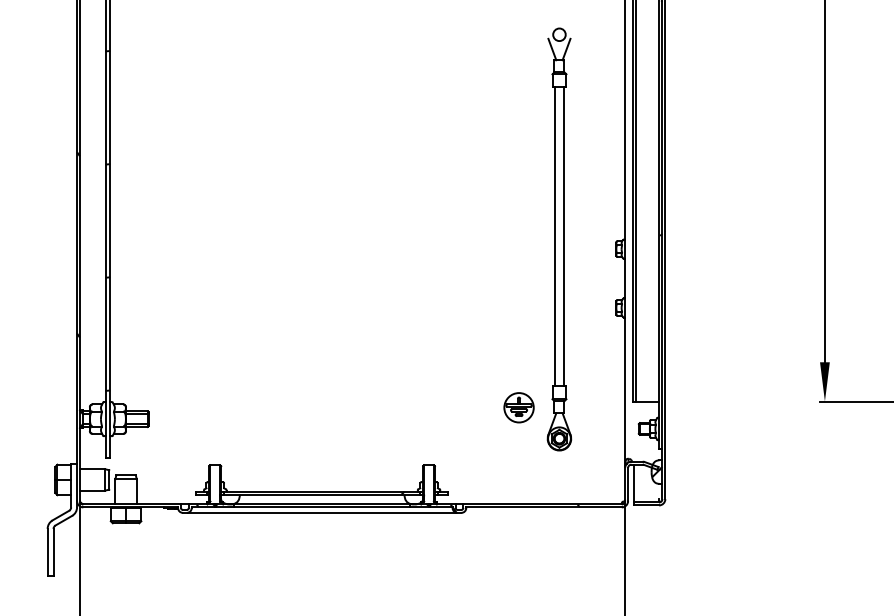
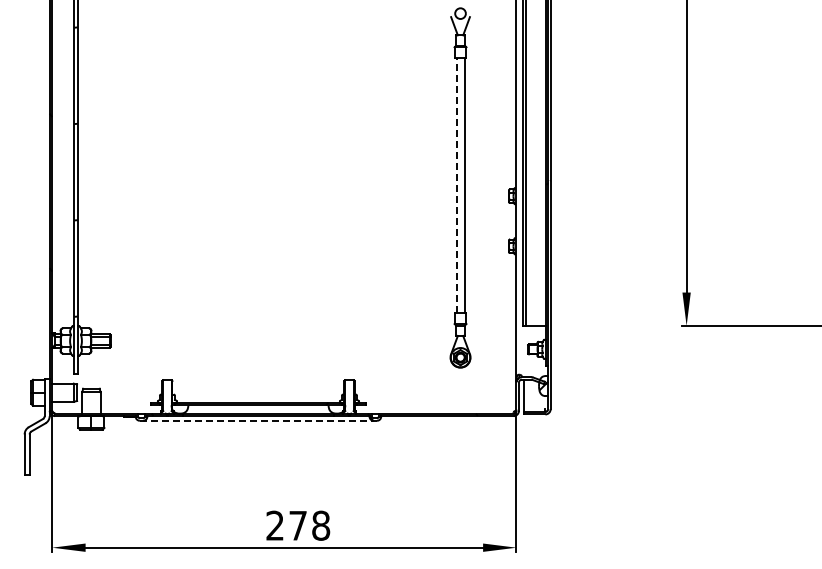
line: (554, 236) -> (456, 185), solid -> dashed
part: (518, 406) -> (425, 330), removed
line: (322, 512) -> (258, 420), solid -> dashed

